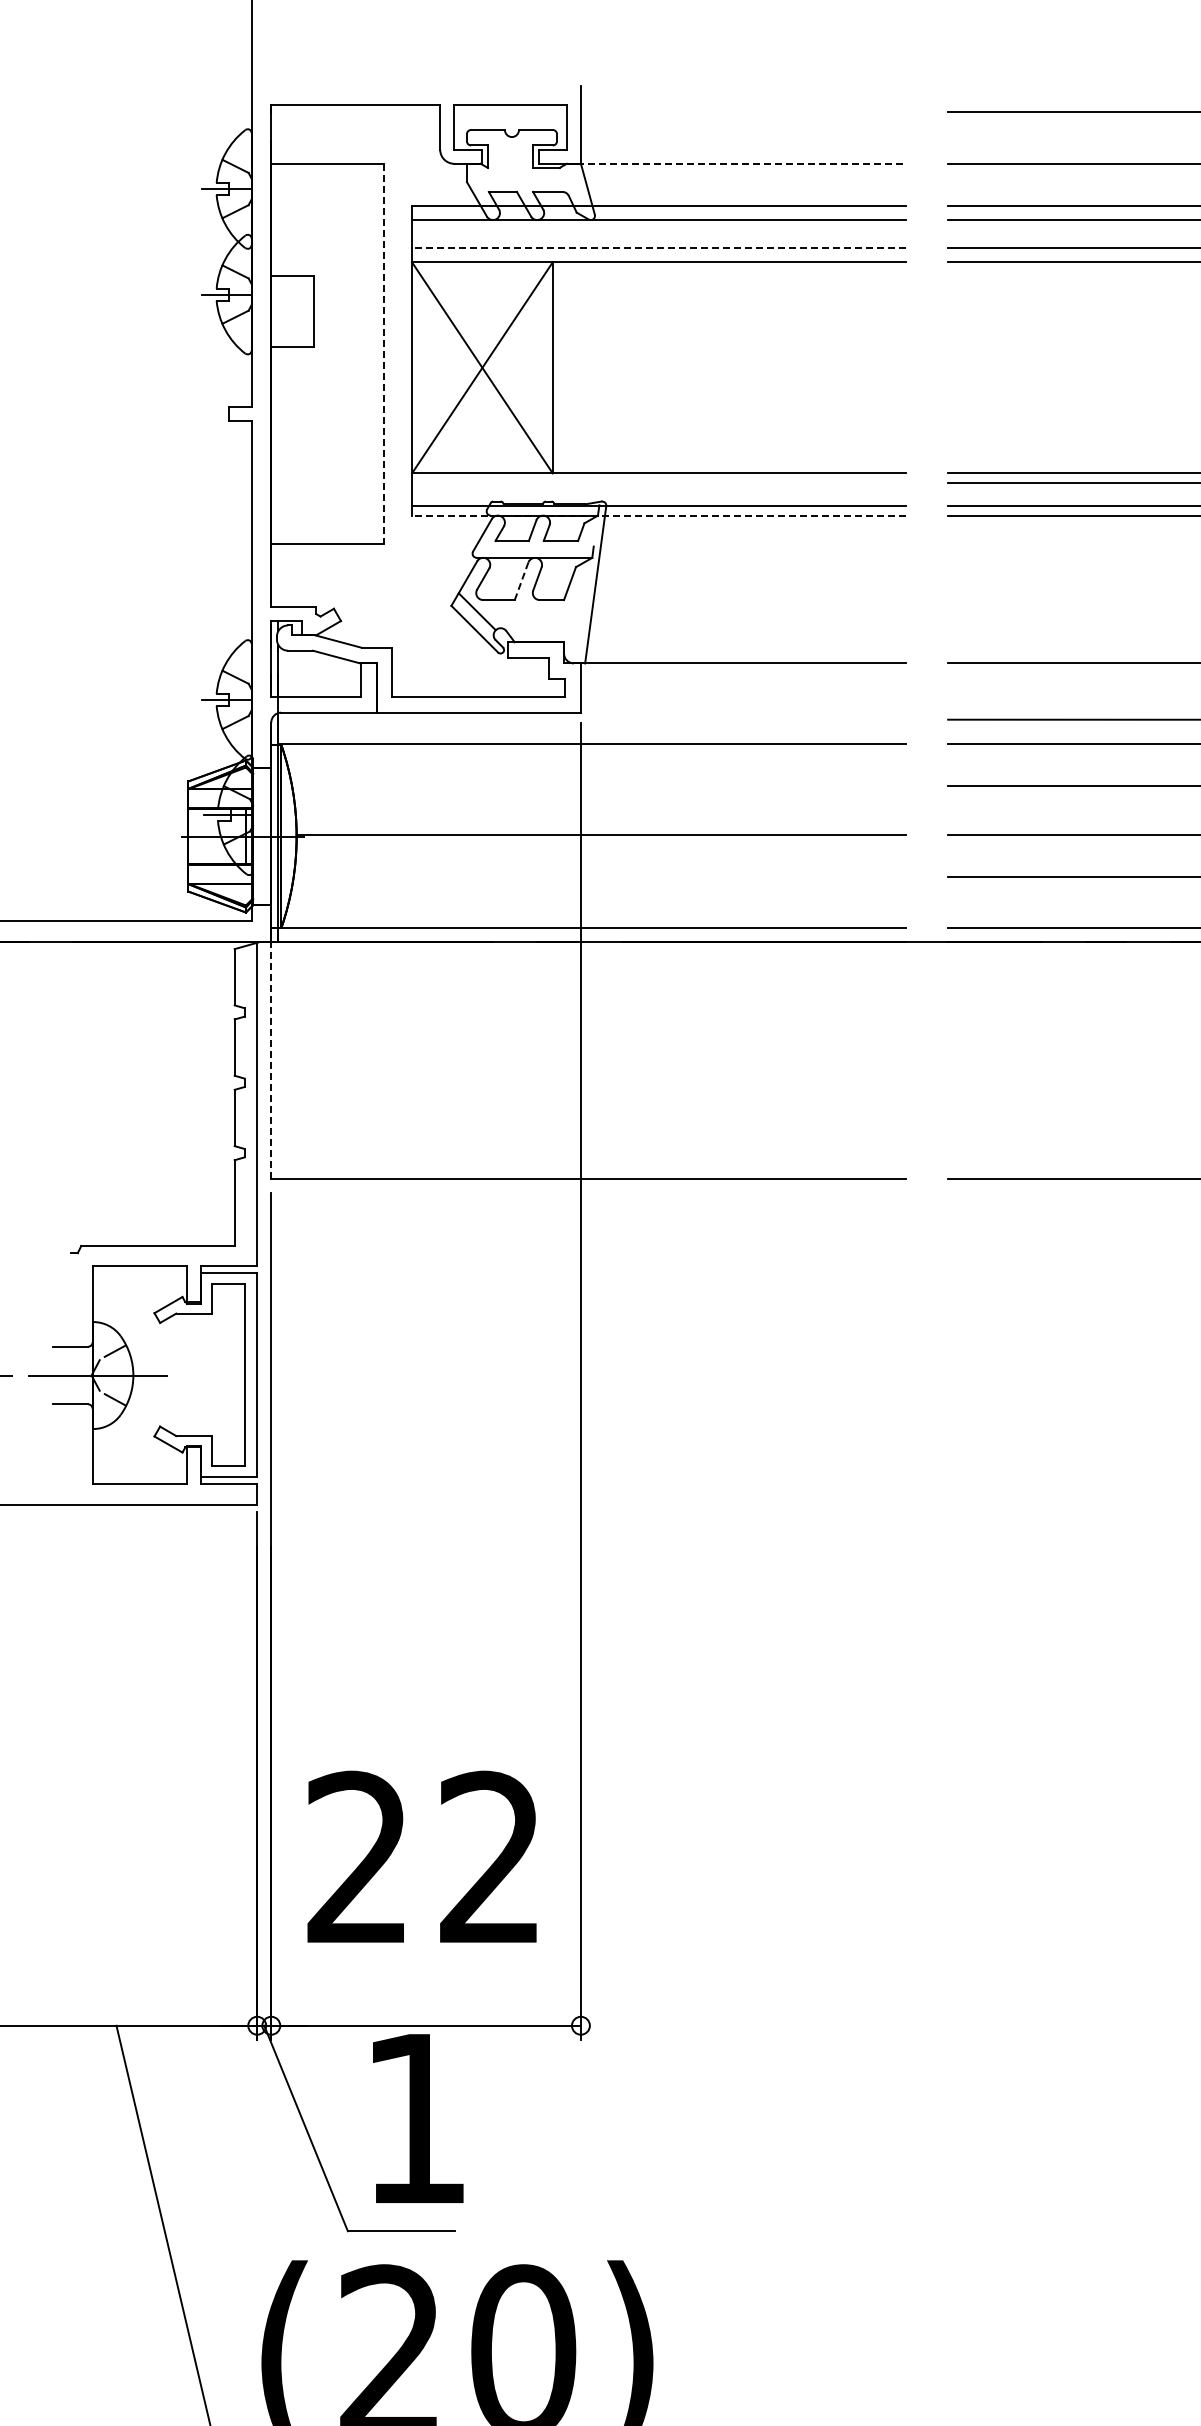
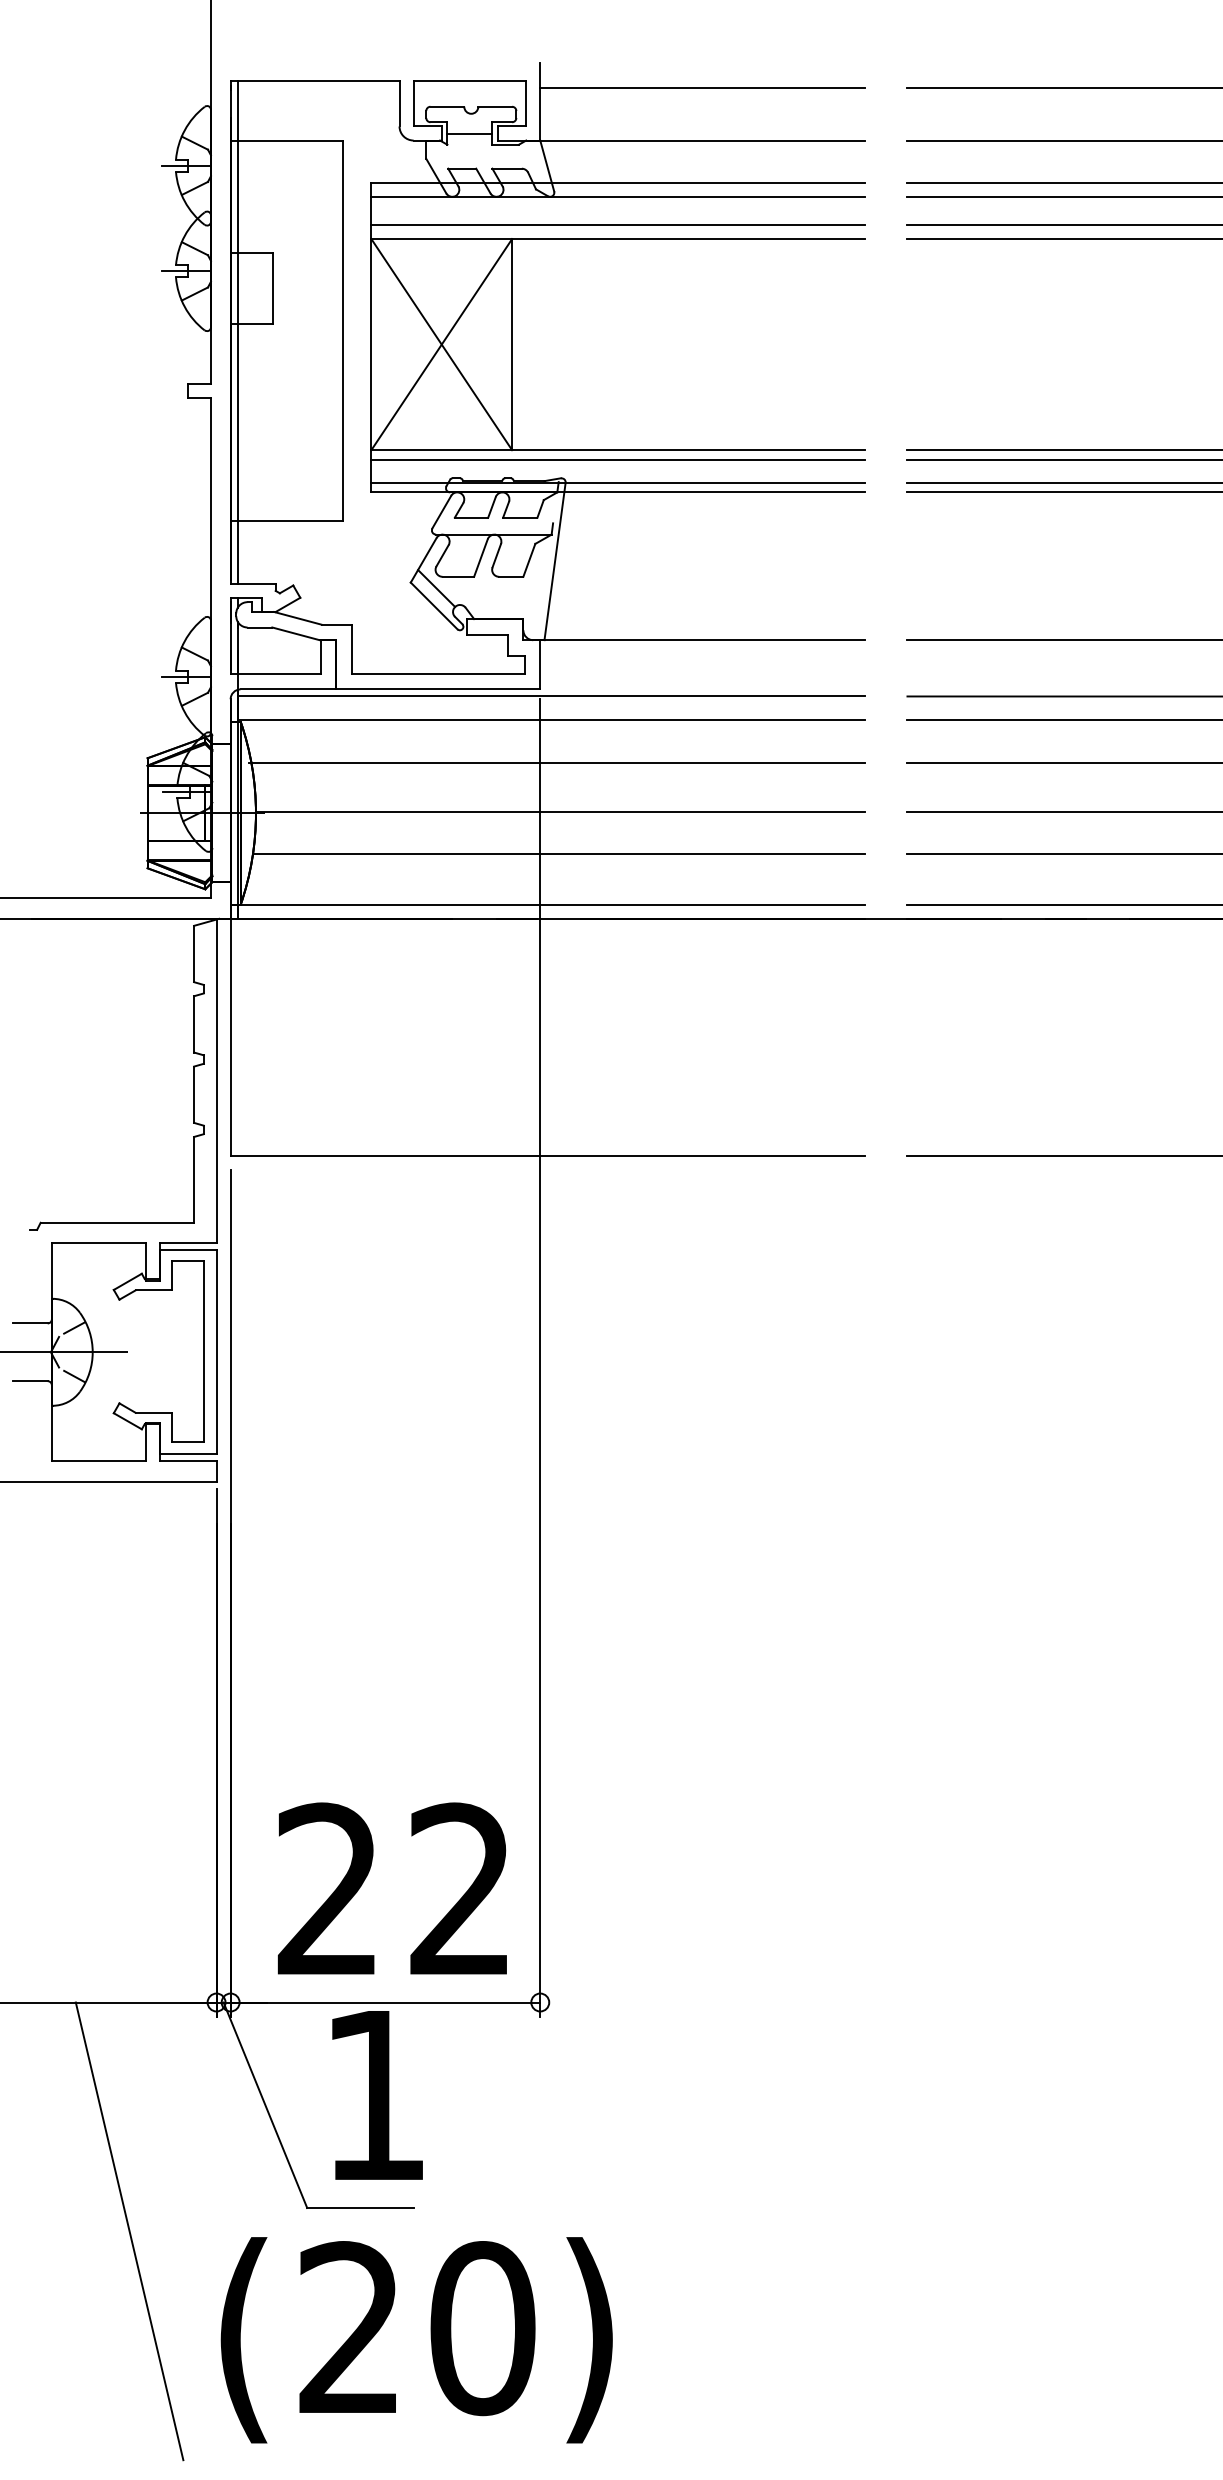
line: (743, 111) -> (702, 88), added
line: (510, 156) -> (469, 133), added
line: (741, 163) -> (700, 140), dashed -> solid
line: (659, 247) -> (618, 224), dashed -> solid
line: (384, 353) -> (343, 330), dashed -> solid
line: (278, 355) -> (237, 332), added
line: (659, 483) -> (618, 460), added
line: (659, 515) -> (618, 492), dashed -> solid
line: (521, 581) -> (480, 558), dashed -> solid
line: (592, 719) -> (551, 696), added
line: (597, 785) -> (556, 762), added
line: (600, 877) -> (559, 854), added
line: (271, 1060) -> (230, 1037), dashed -> solid
text: (421, 1856) -> (391, 1888), moved

